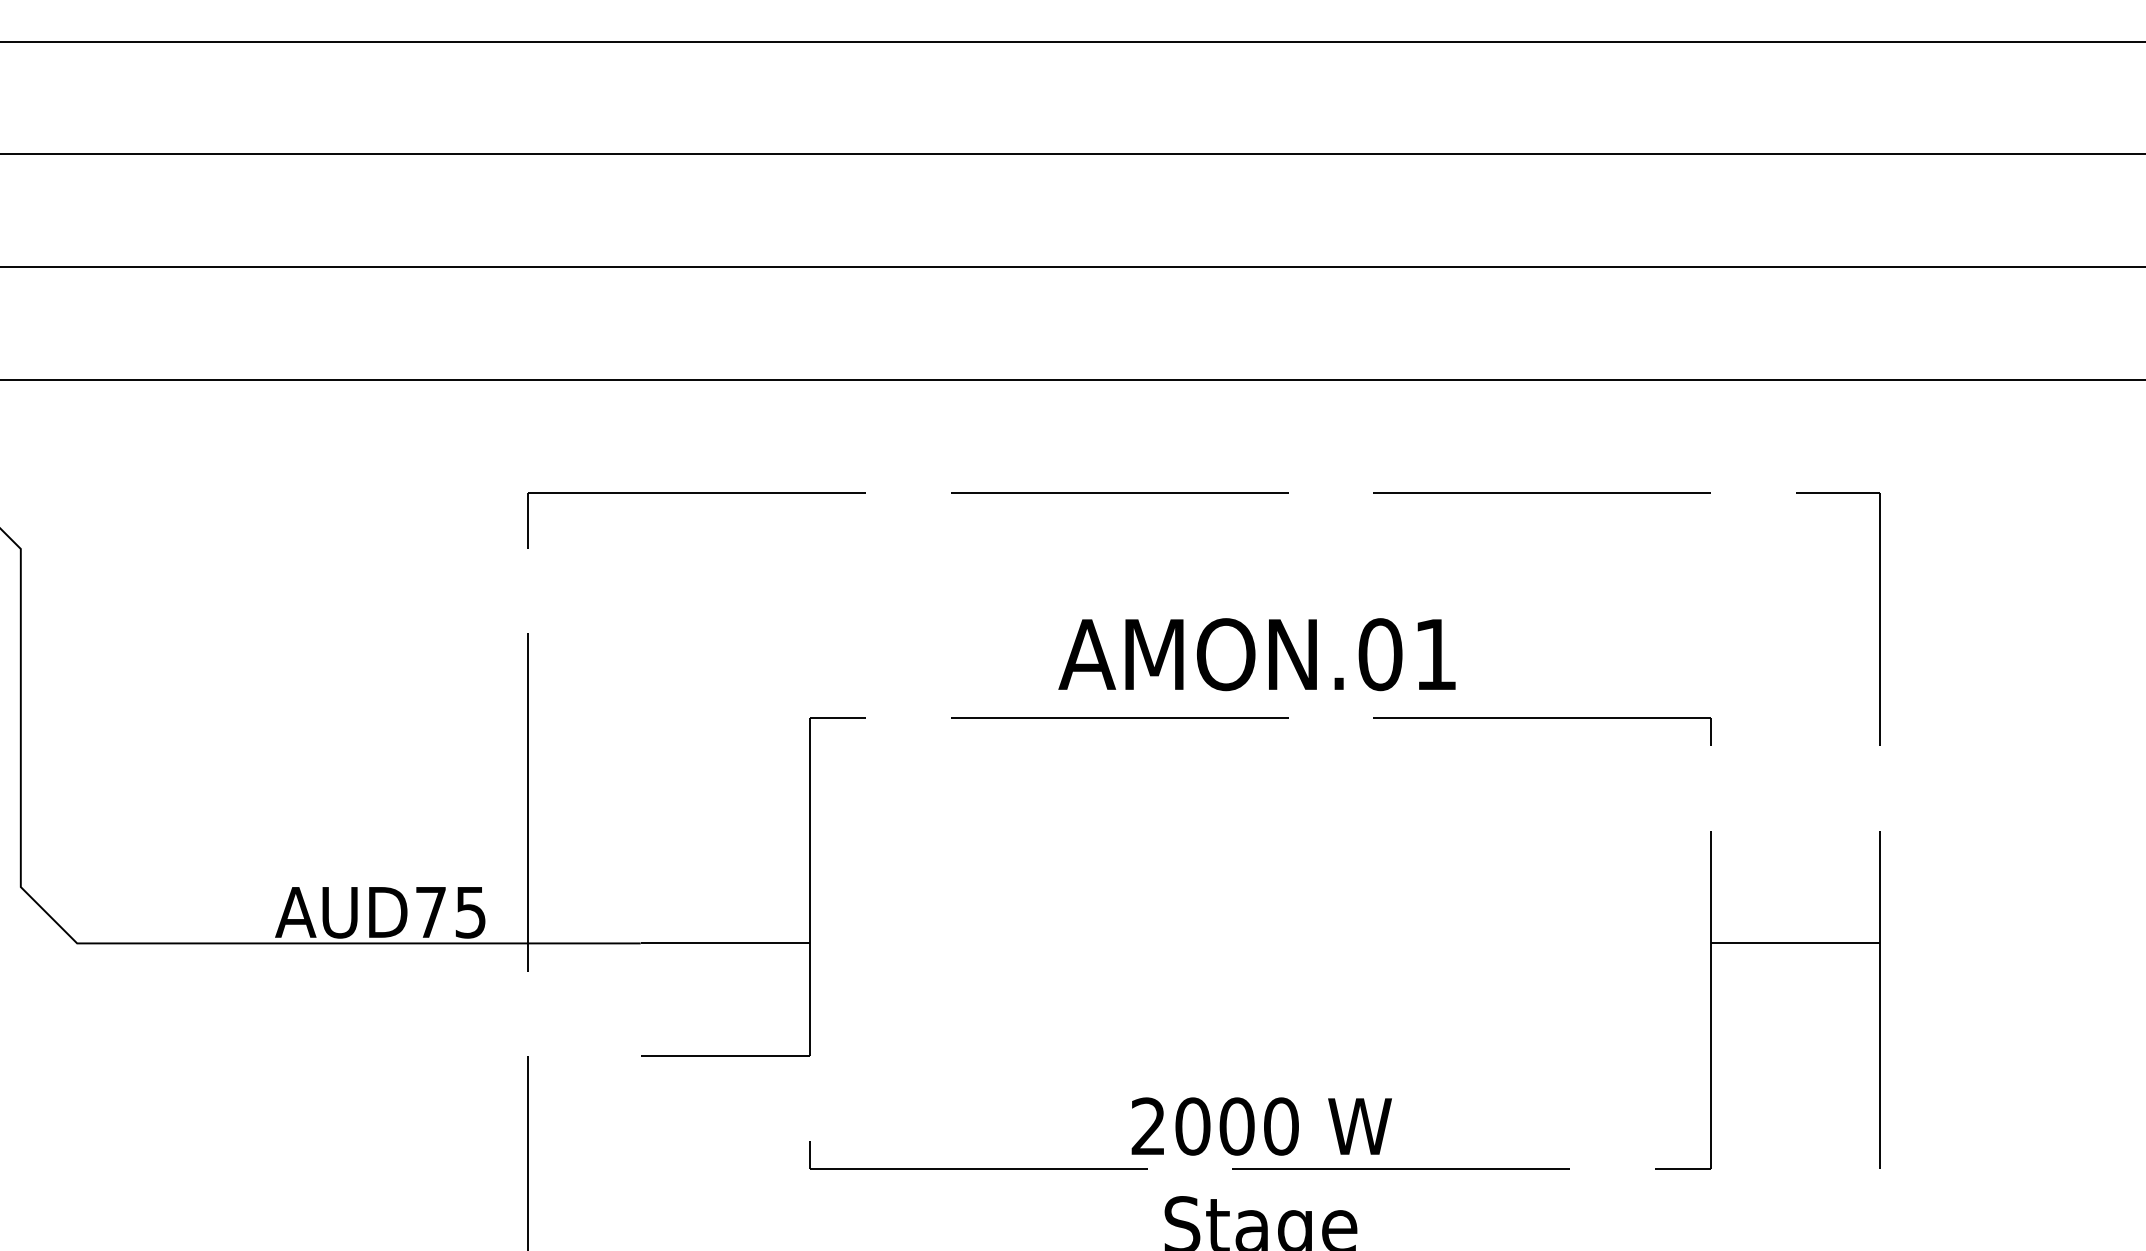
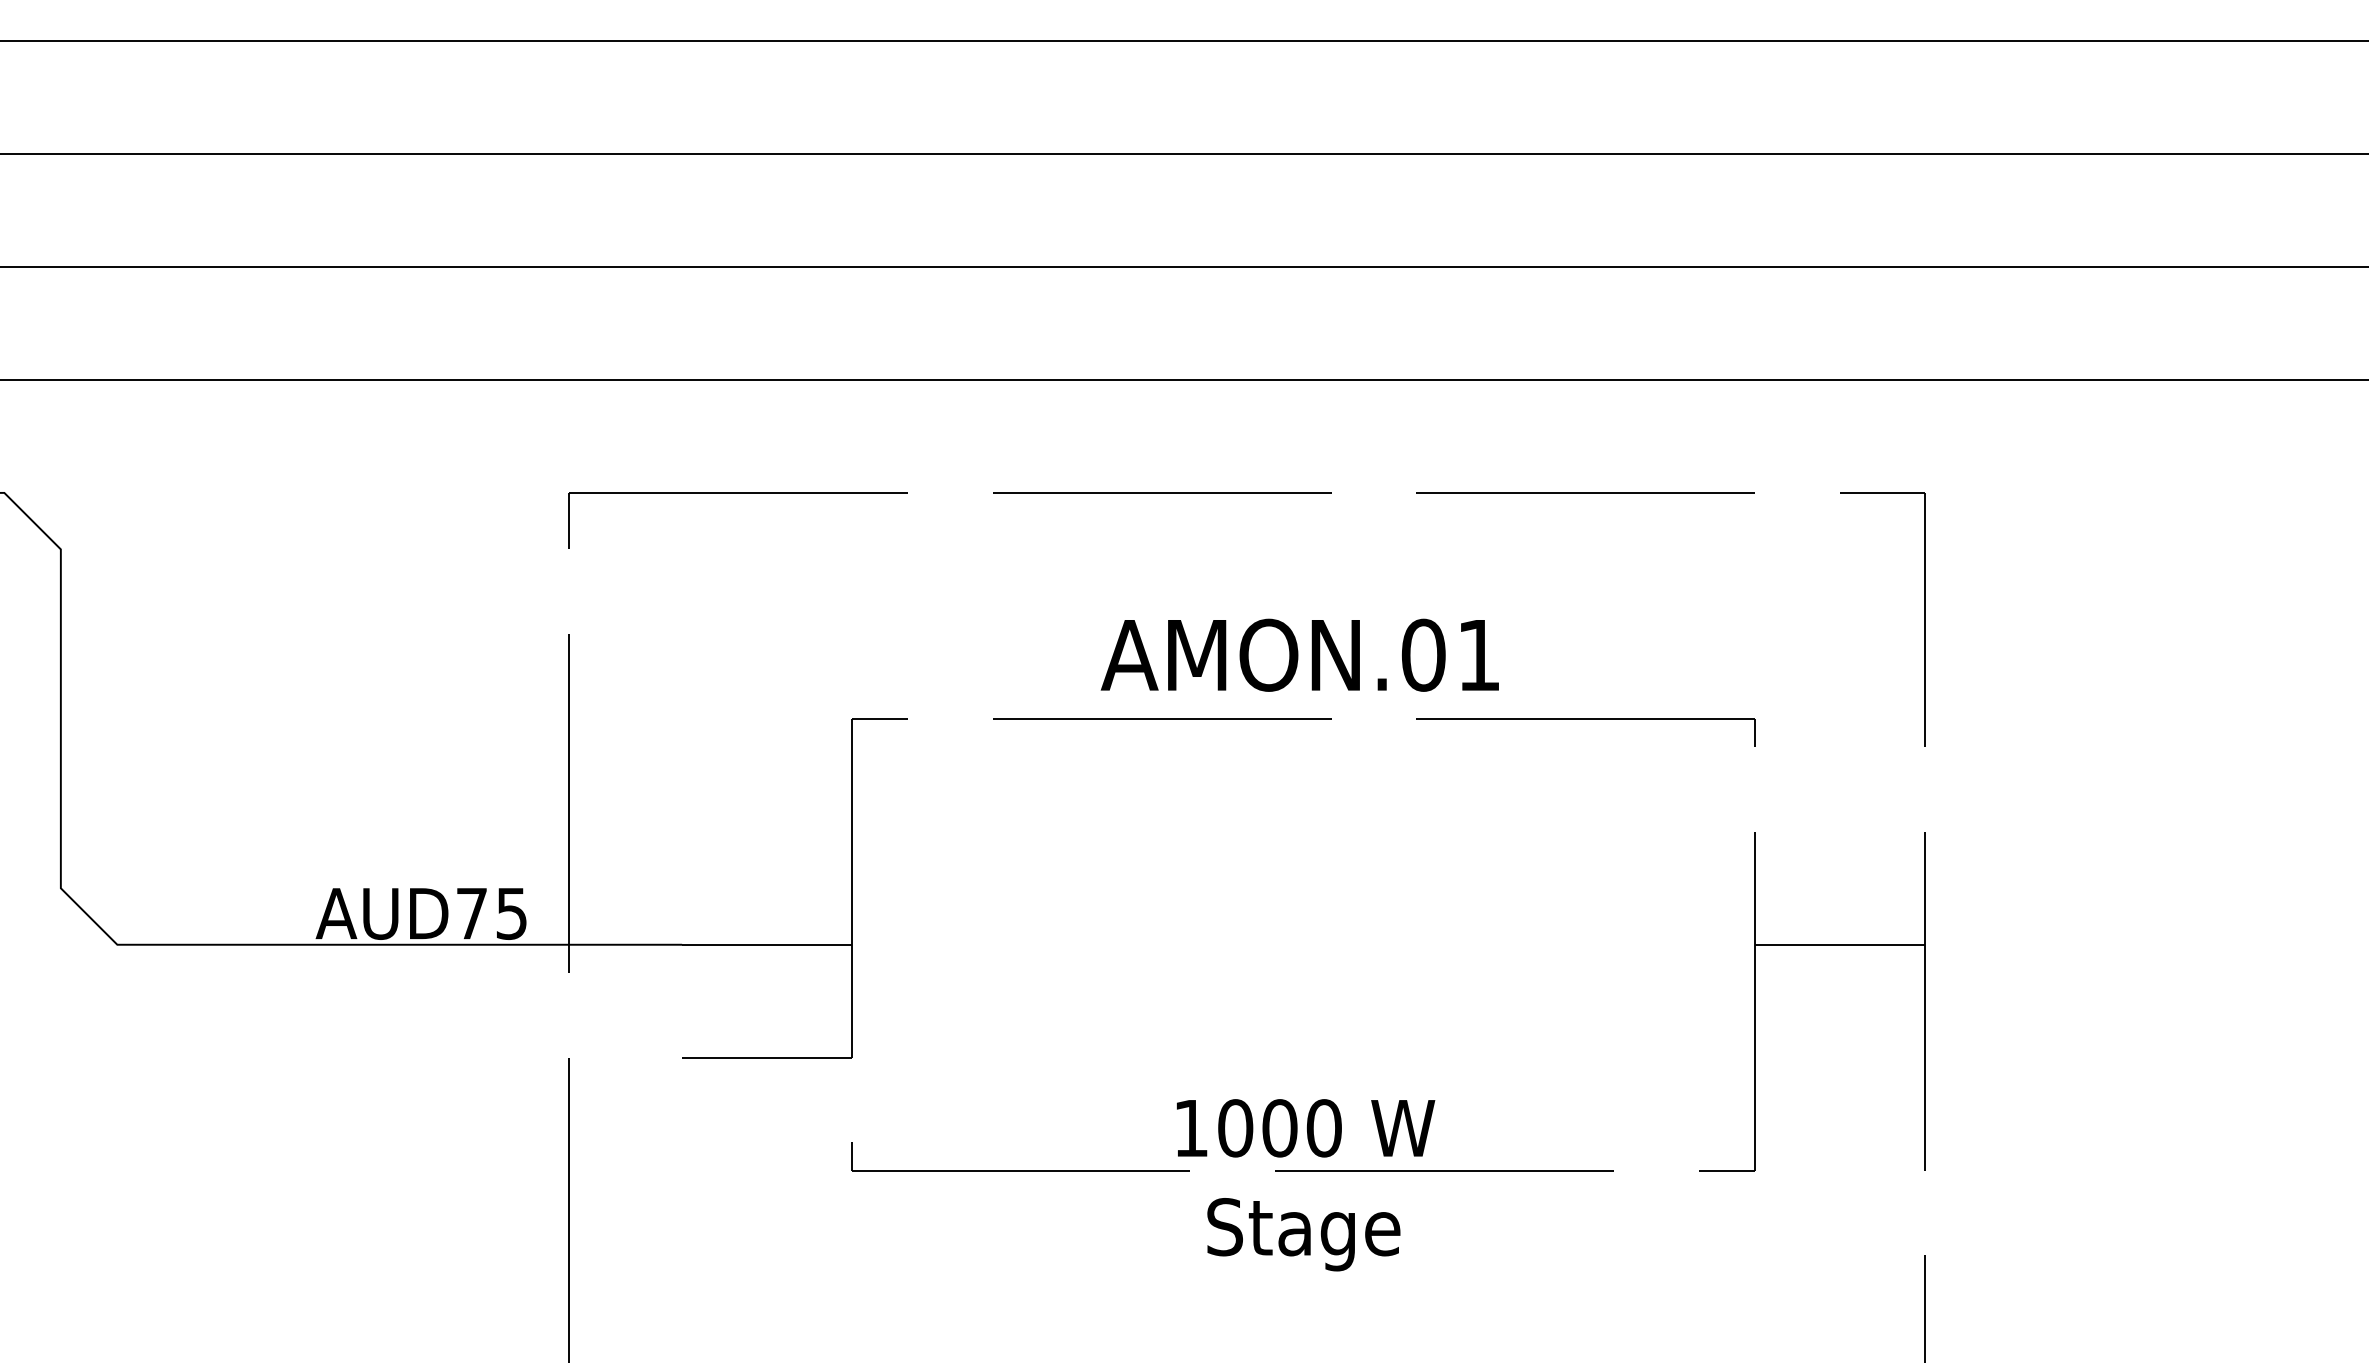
text: (1147, 1125) -> (1190, 1127), 2000 -> 1000

